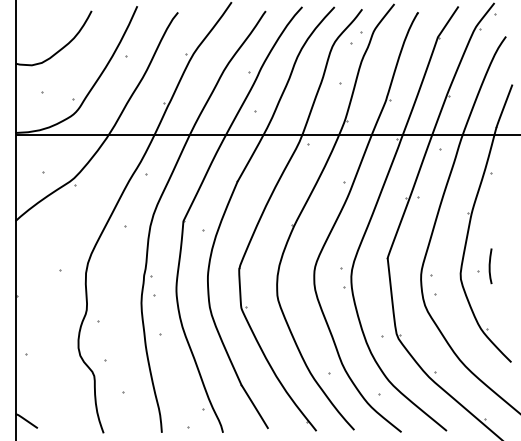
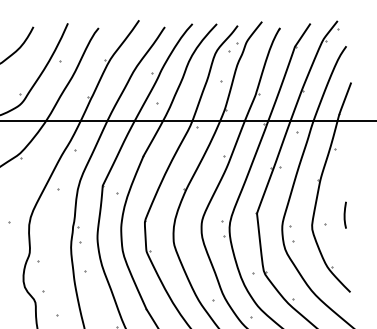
curve: (490, 266) -> (345, 215), moved

